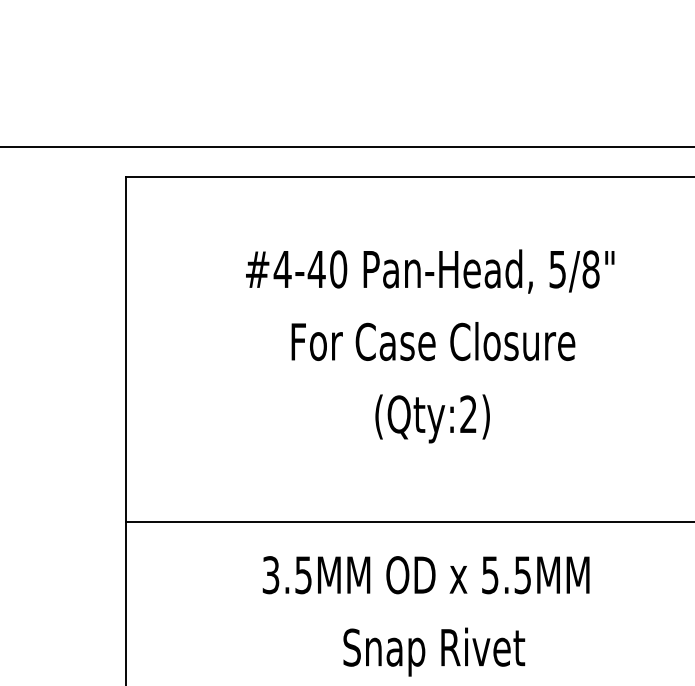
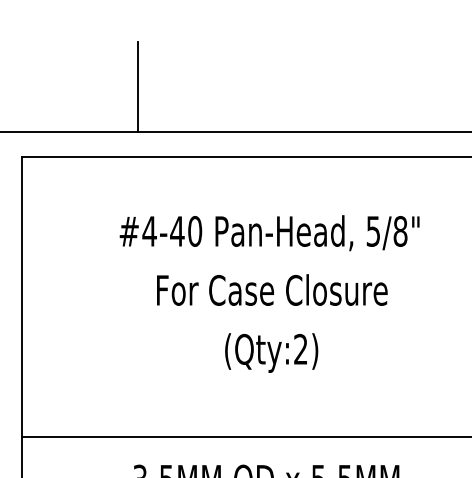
line: (268, 91) -> (138, 86), added

